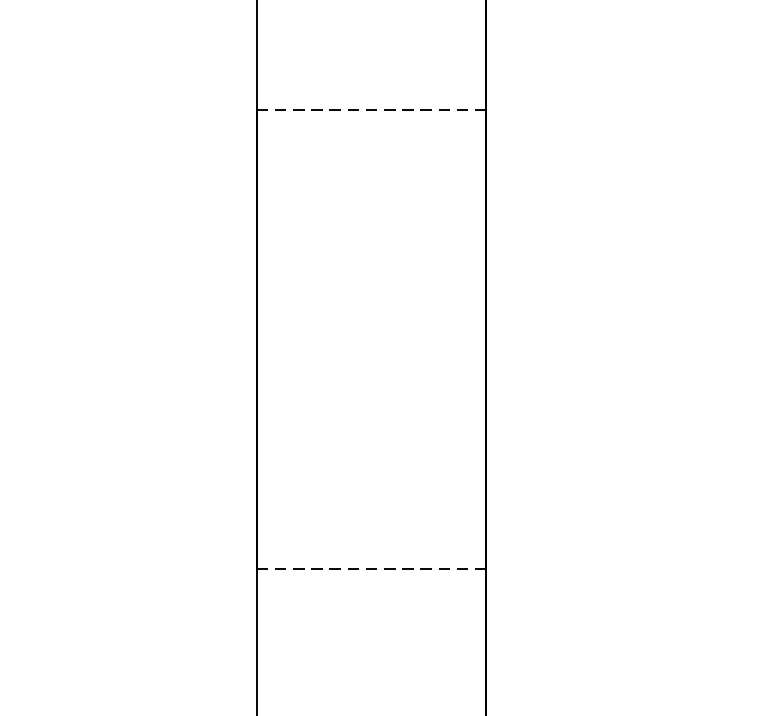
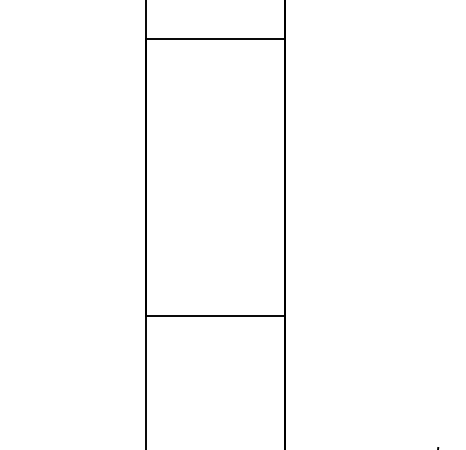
line: (371, 110) -> (215, 38), dashed -> solid
line: (371, 569) -> (215, 316), dashed -> solid

